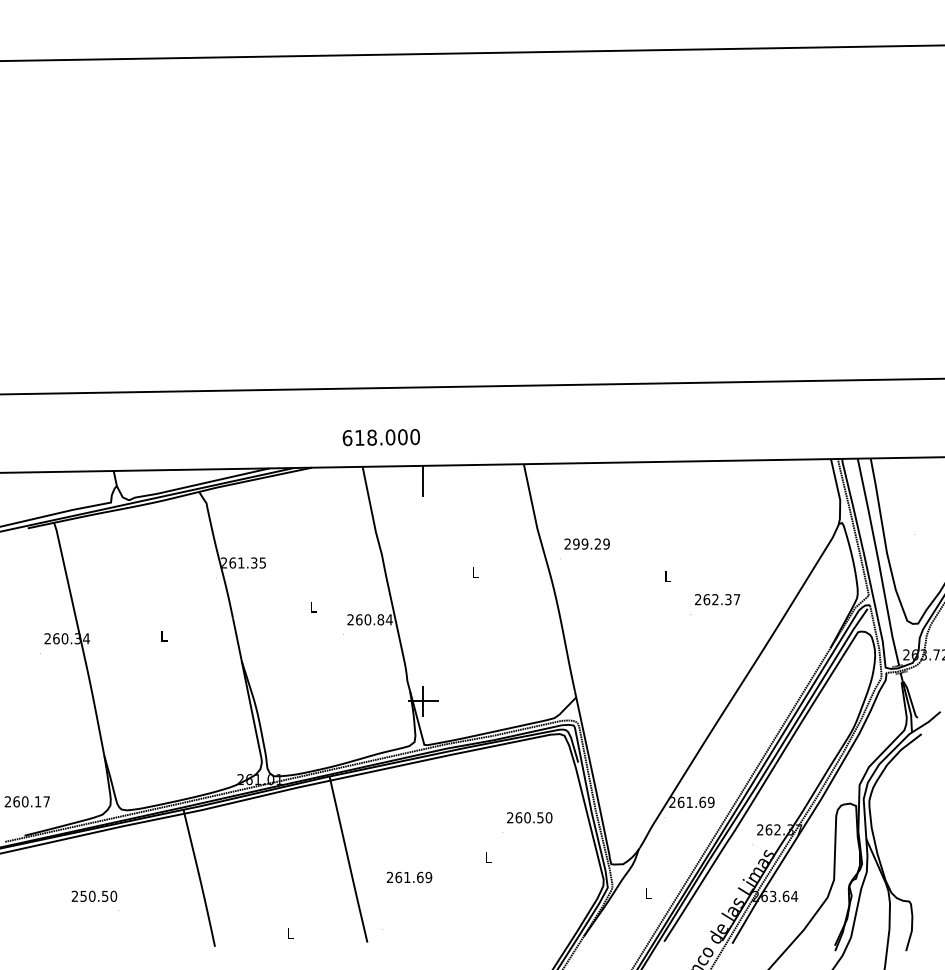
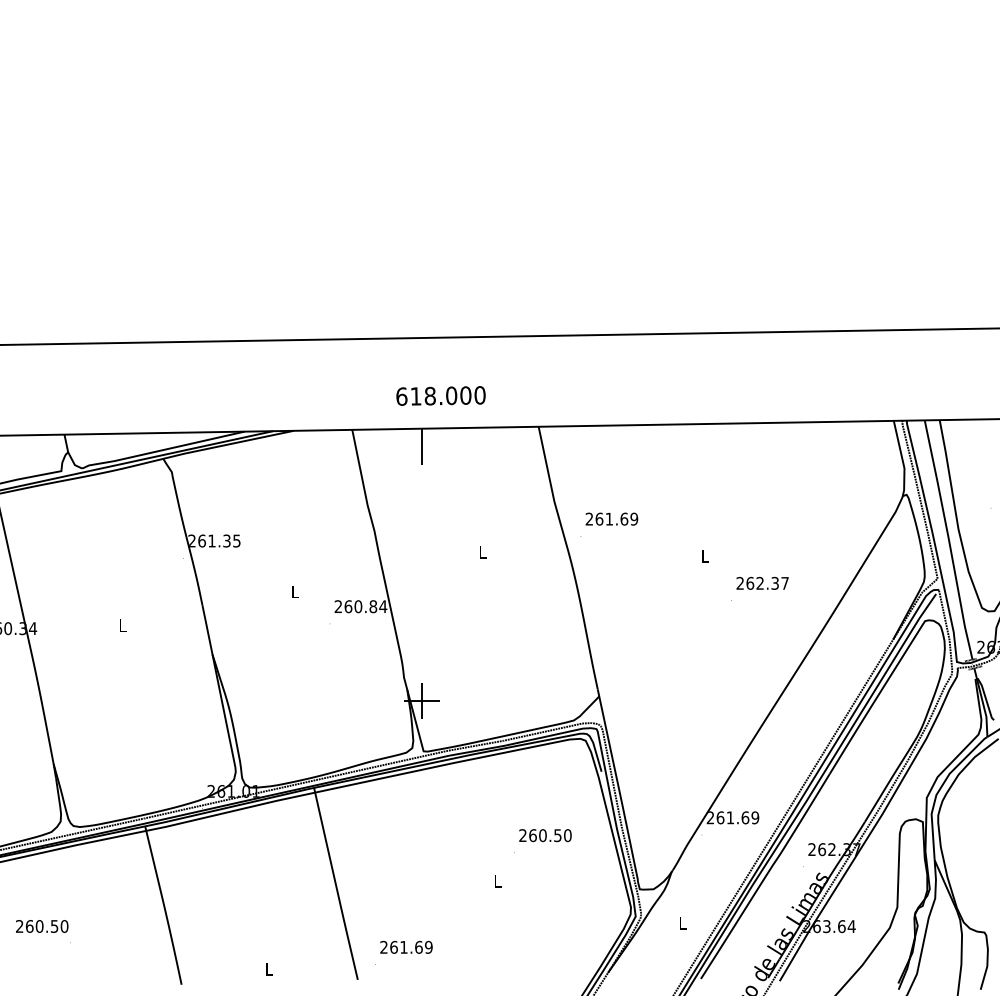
text: (380, 437) -> (439, 395), moved
text: (587, 543) -> (612, 518), 299.29 -> 261.69
text: (409, 877) -> (406, 947), moved
text: (83, 895) -> (29, 925), 250.50 -> 260.50

